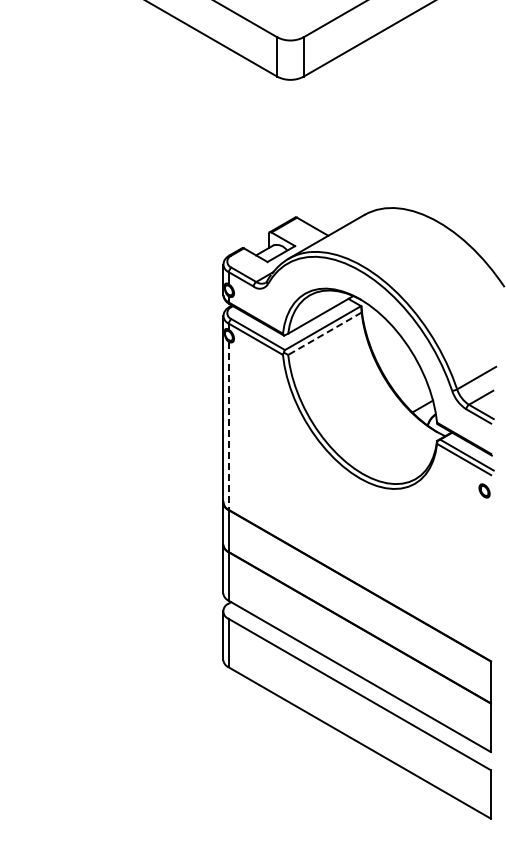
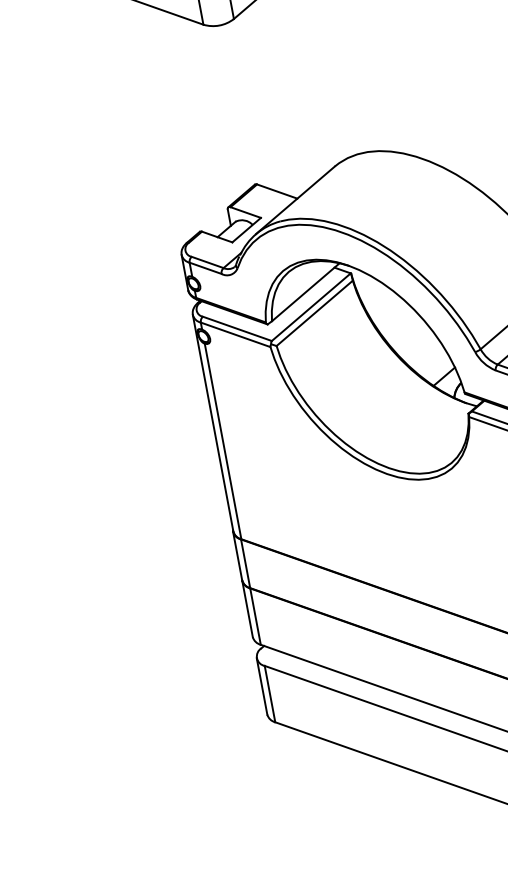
line: (324, 334) -> (314, 314), dashed -> solid
line: (228, 426) -> (222, 442), dashed -> solid

